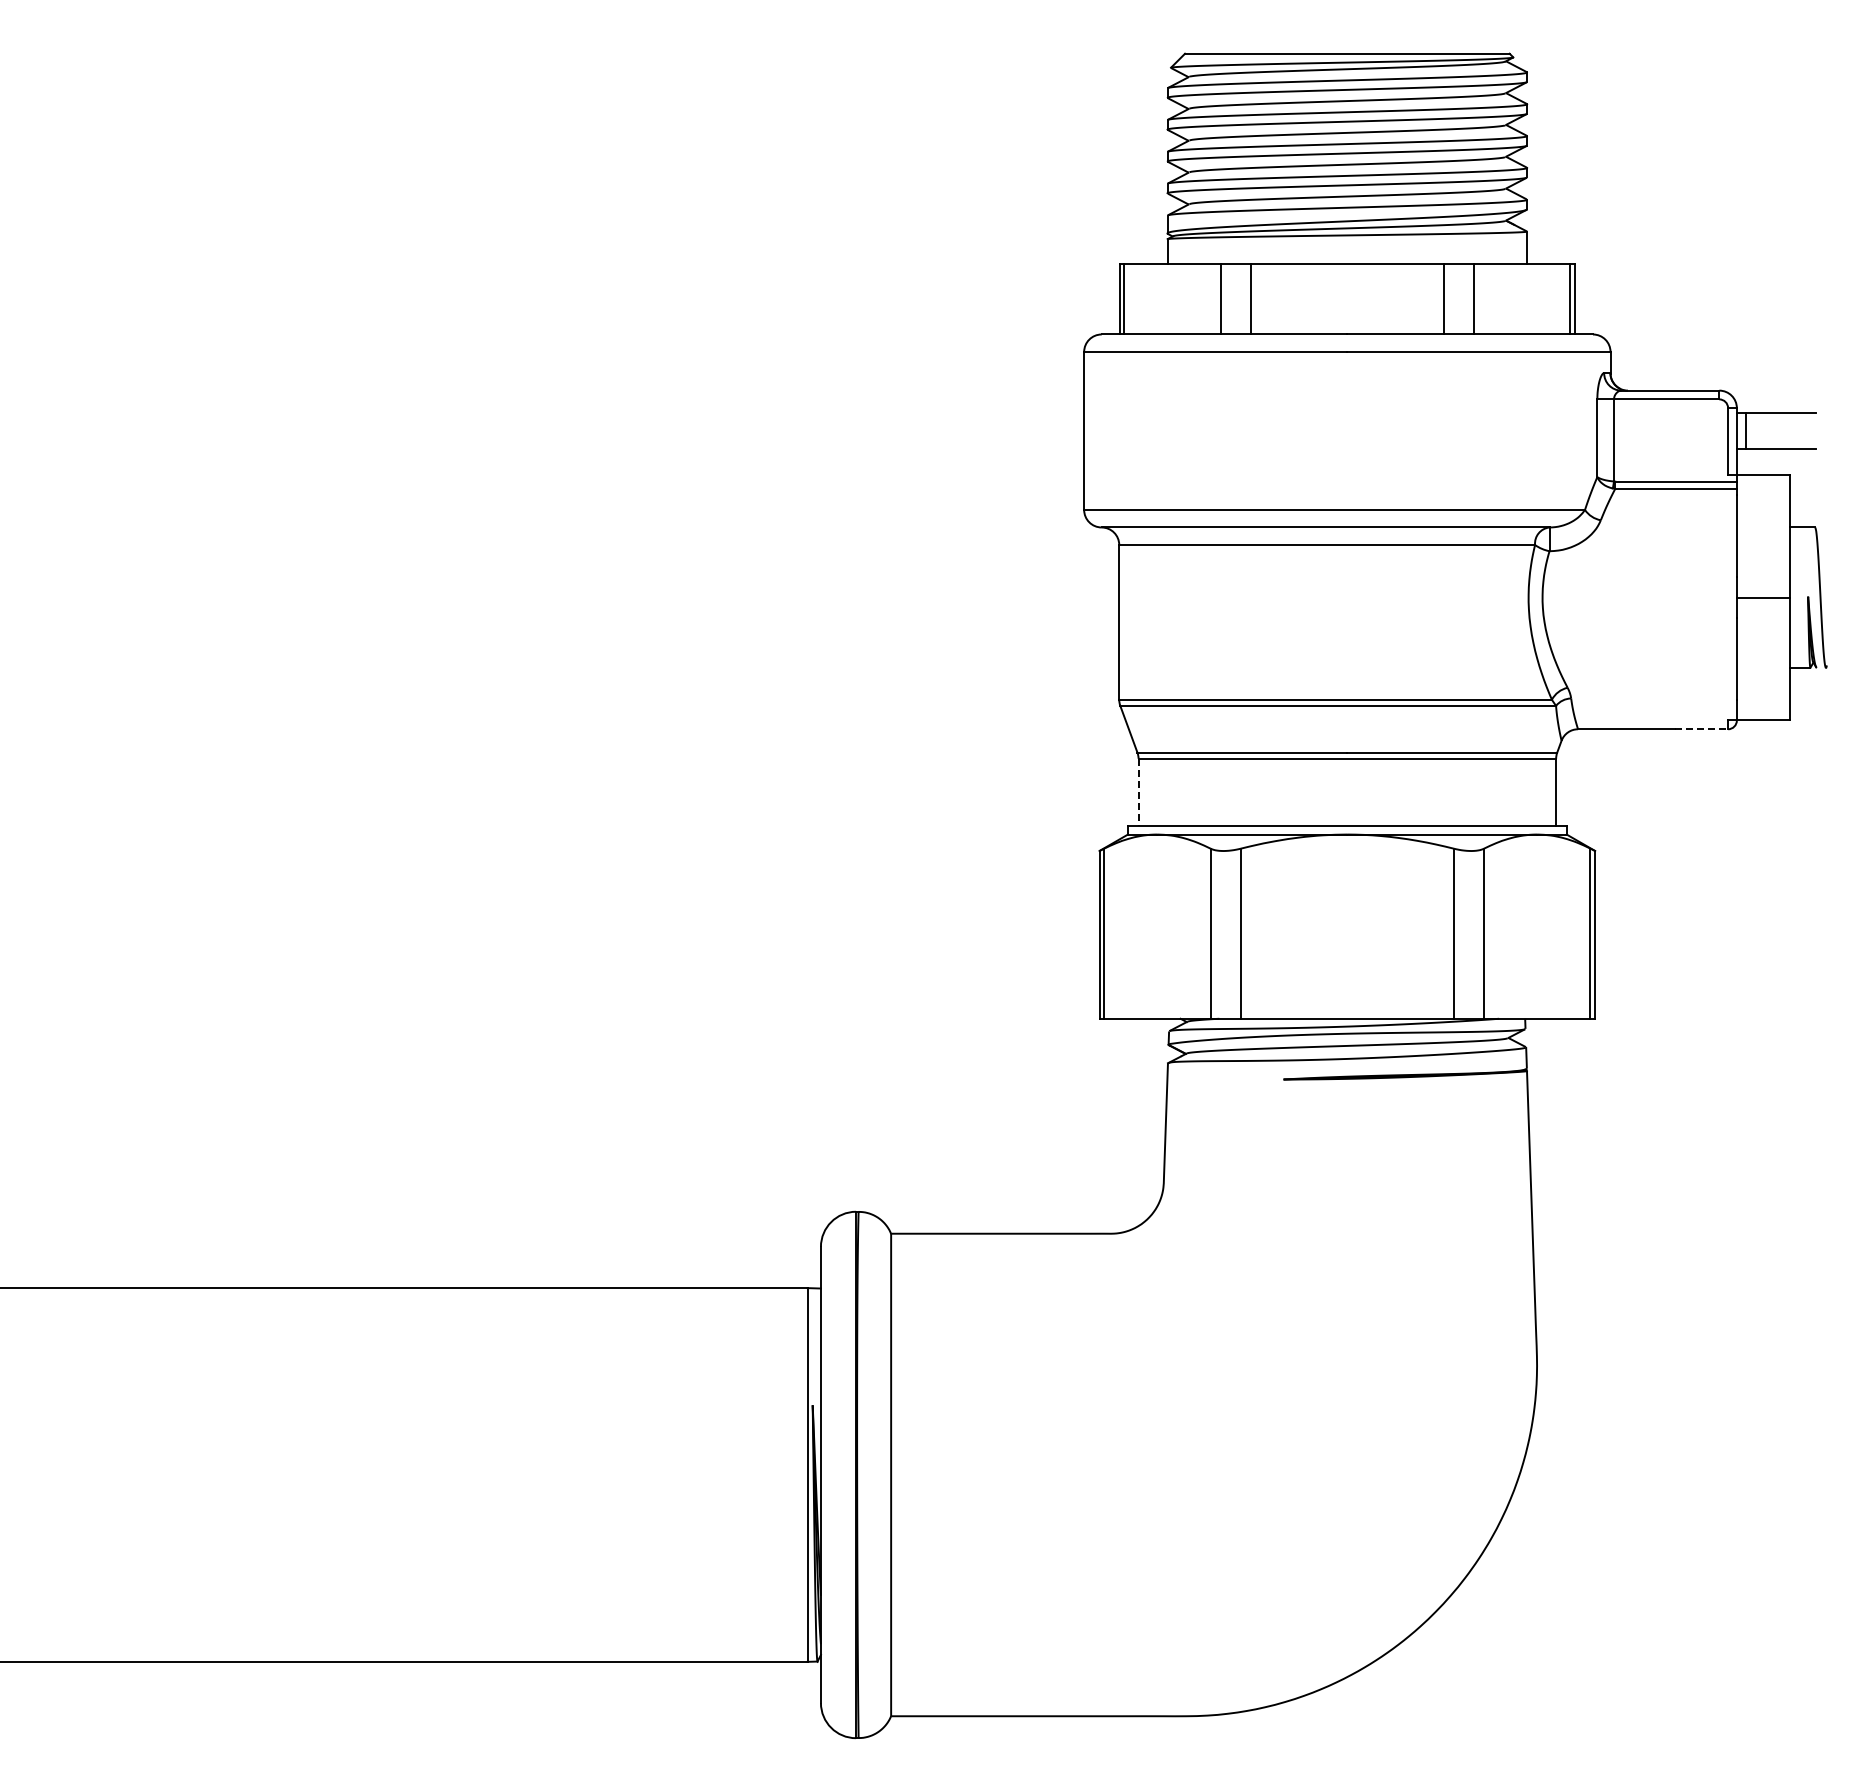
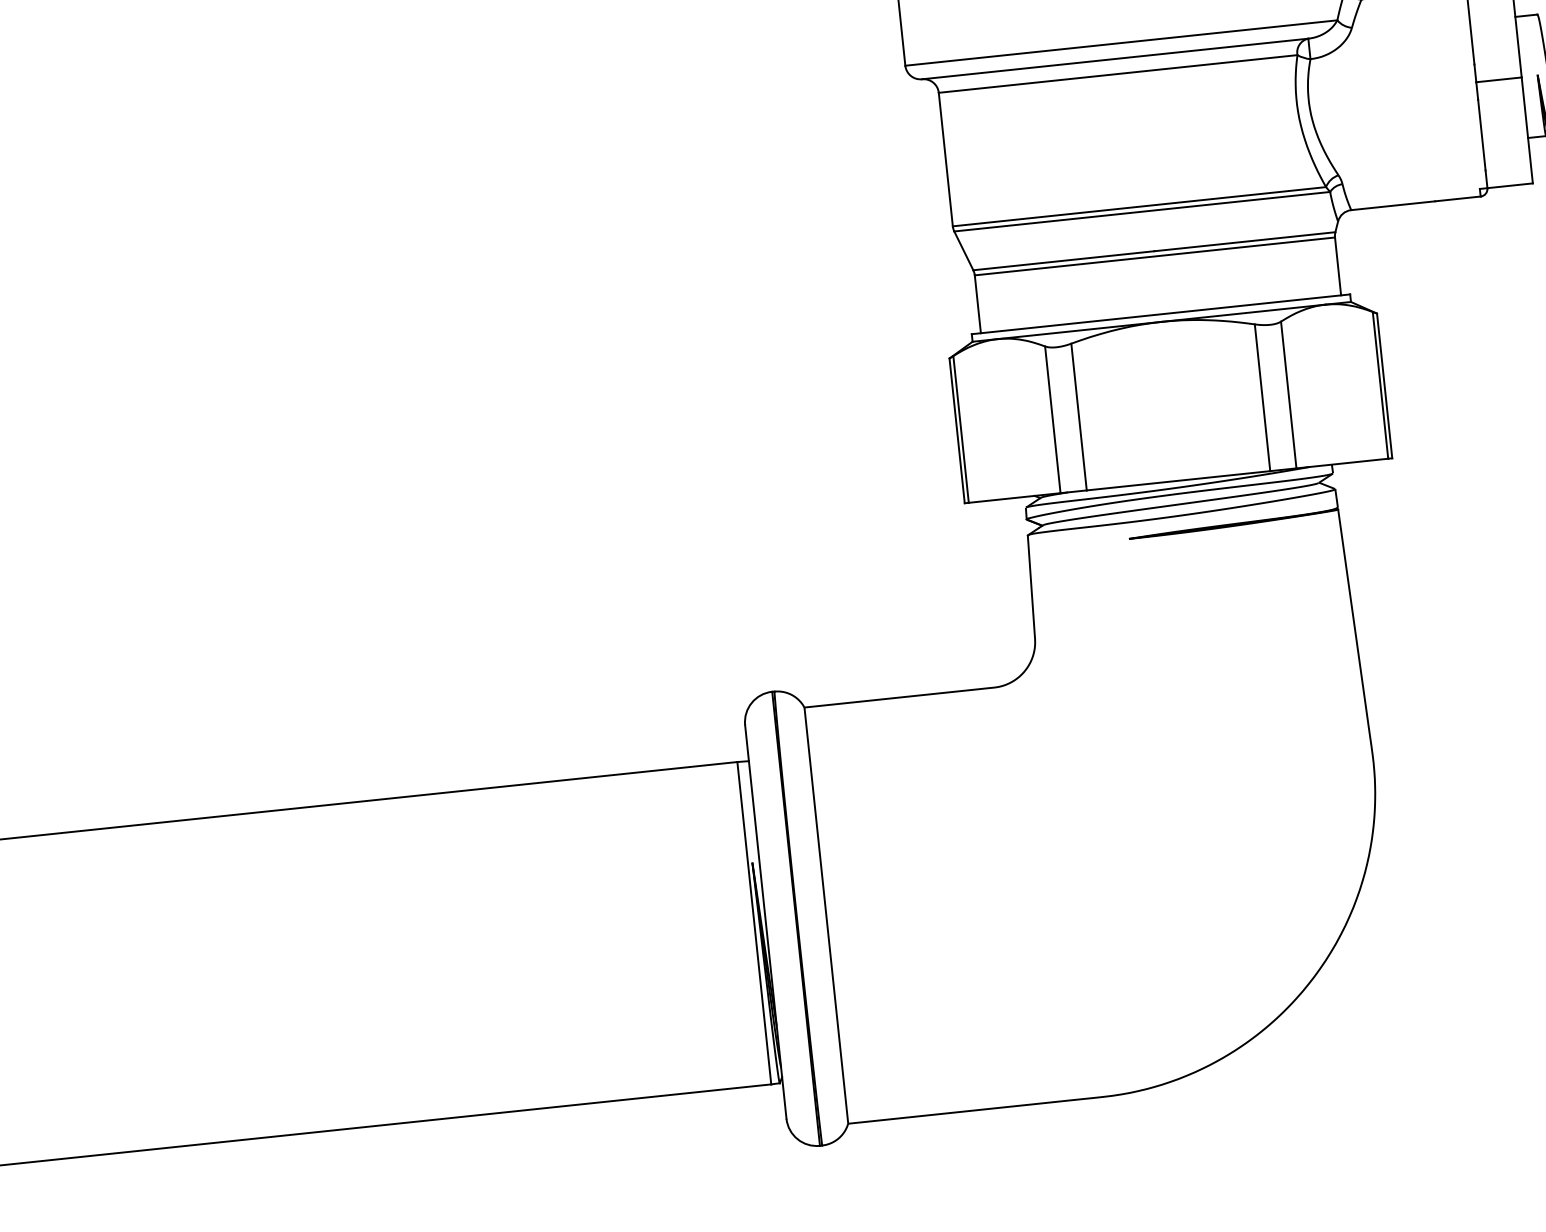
line: (1702, 729) -> (1458, 199), dashed -> solid
line: (1138, 792) -> (977, 304), dashed -> solid

